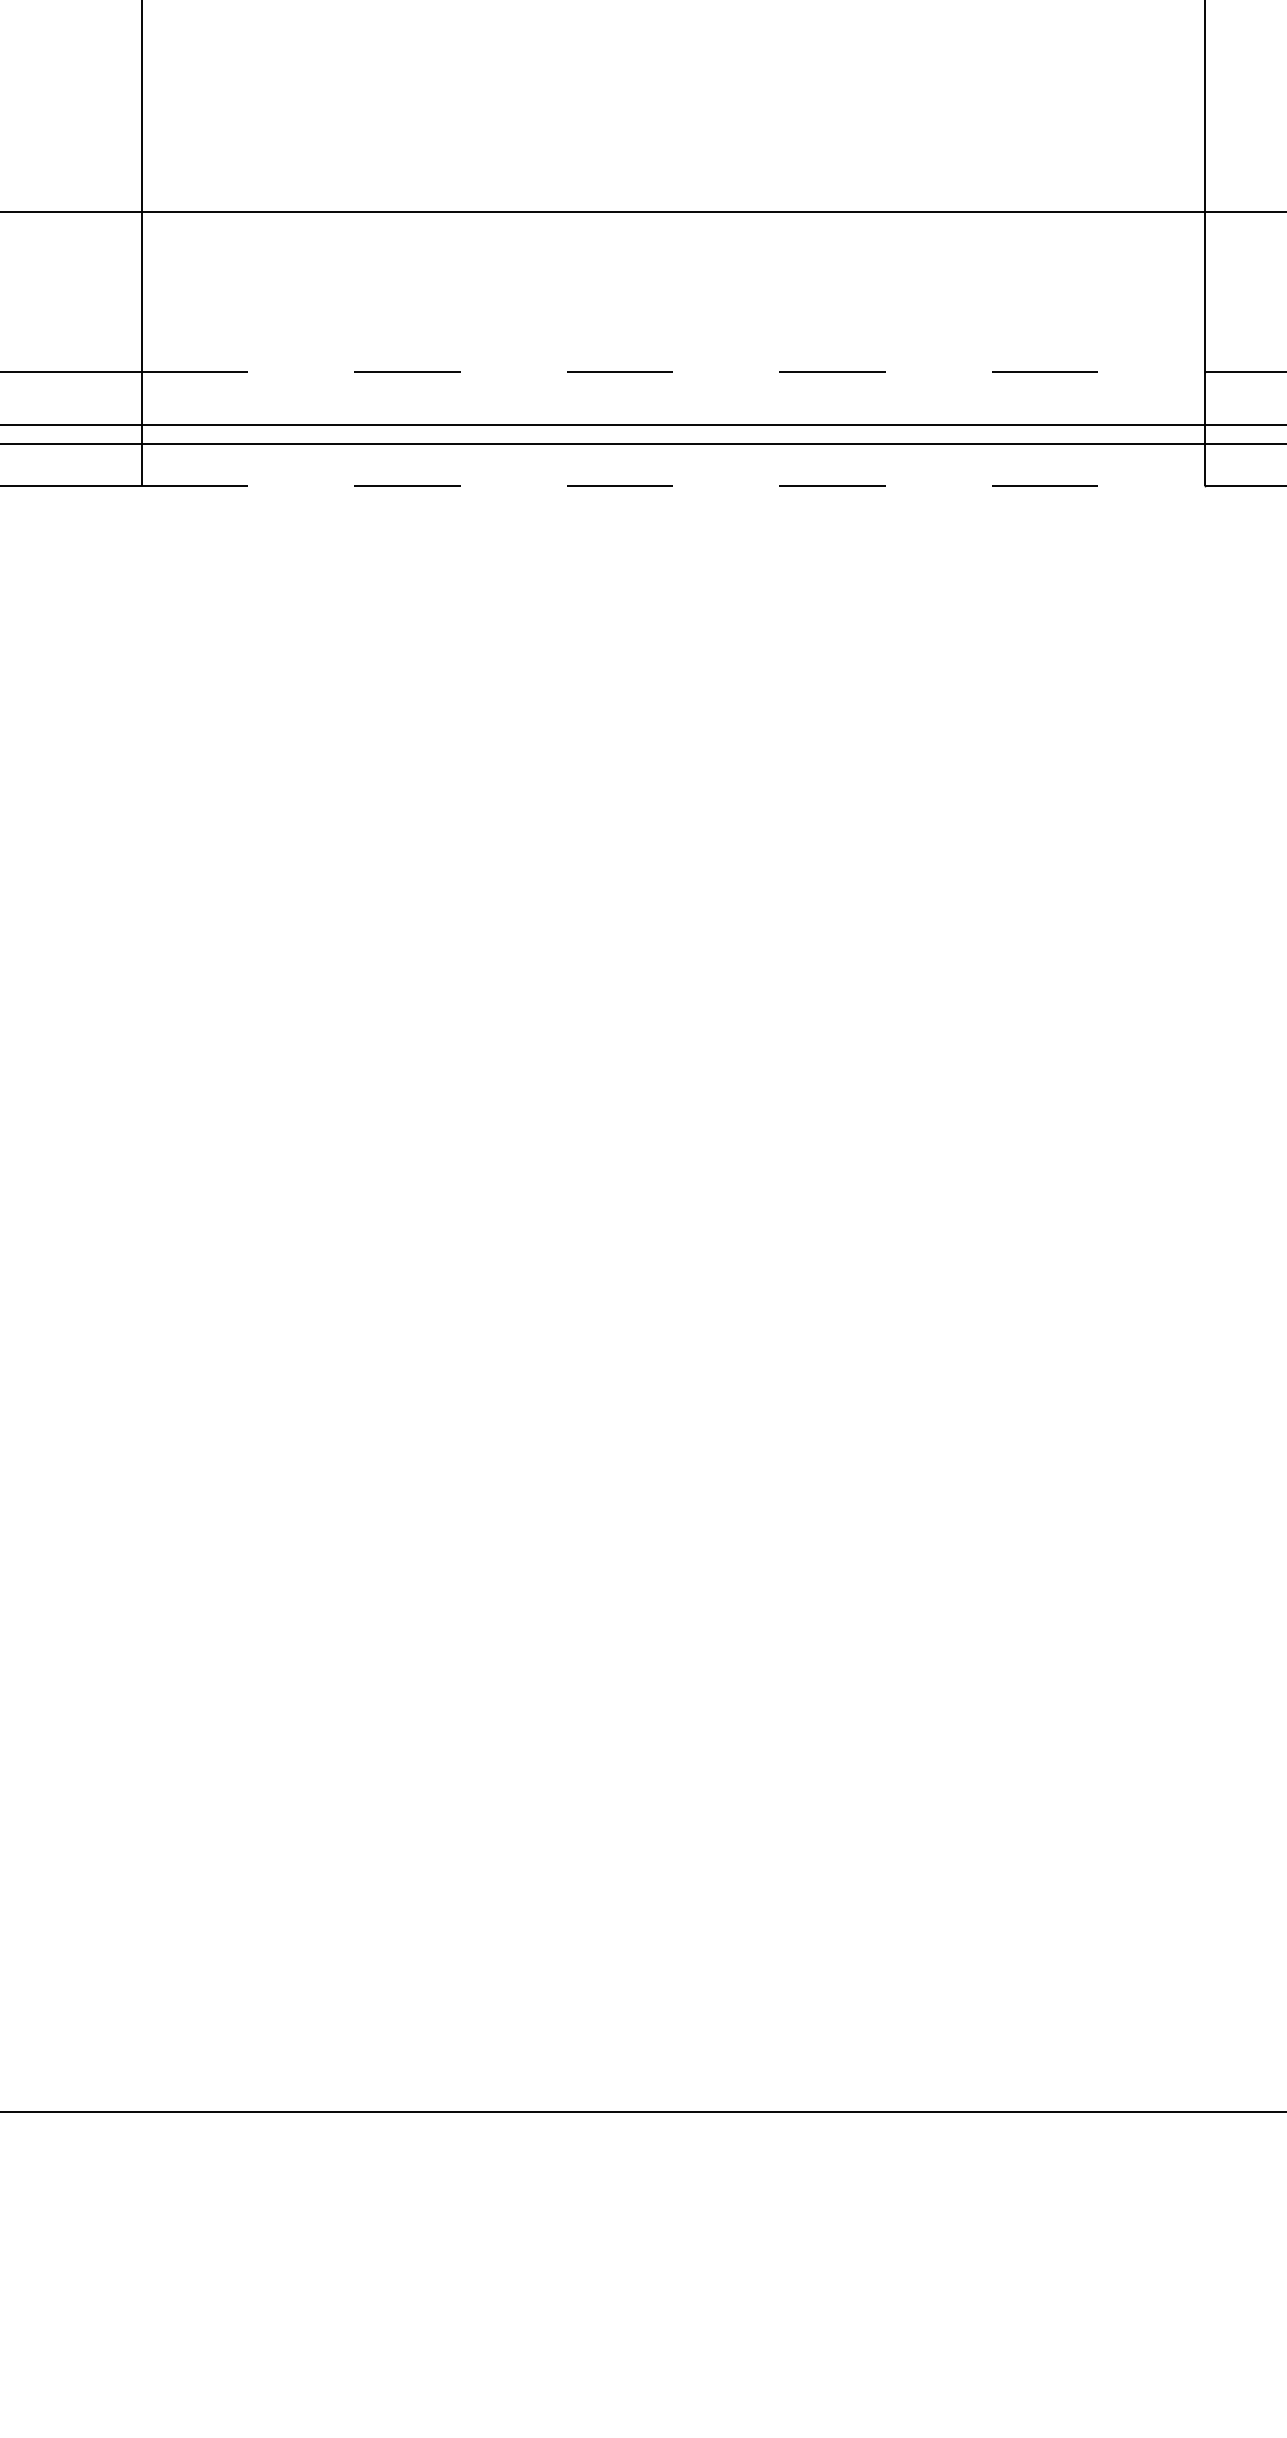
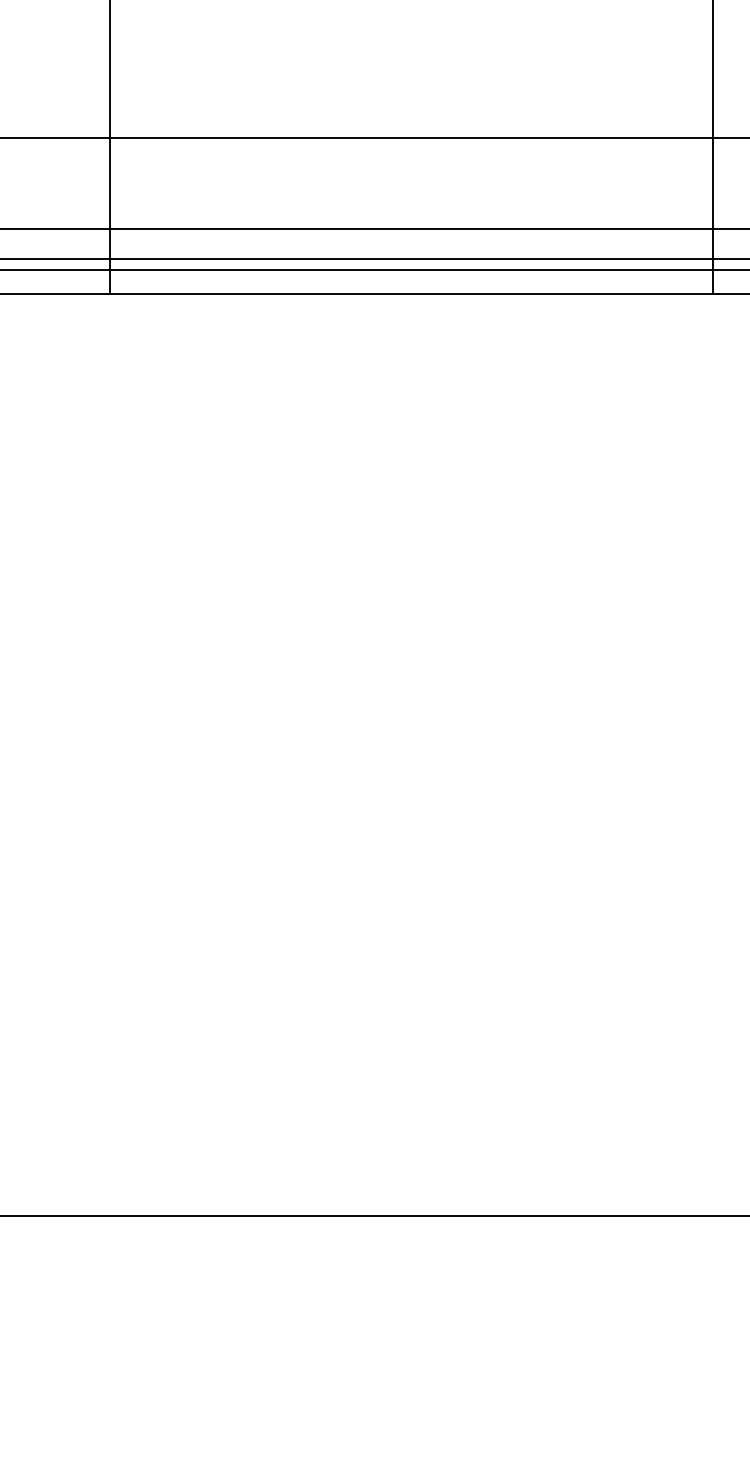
line: (674, 372) -> (412, 229), dashed -> solid
line: (674, 485) -> (412, 293), dashed -> solid

